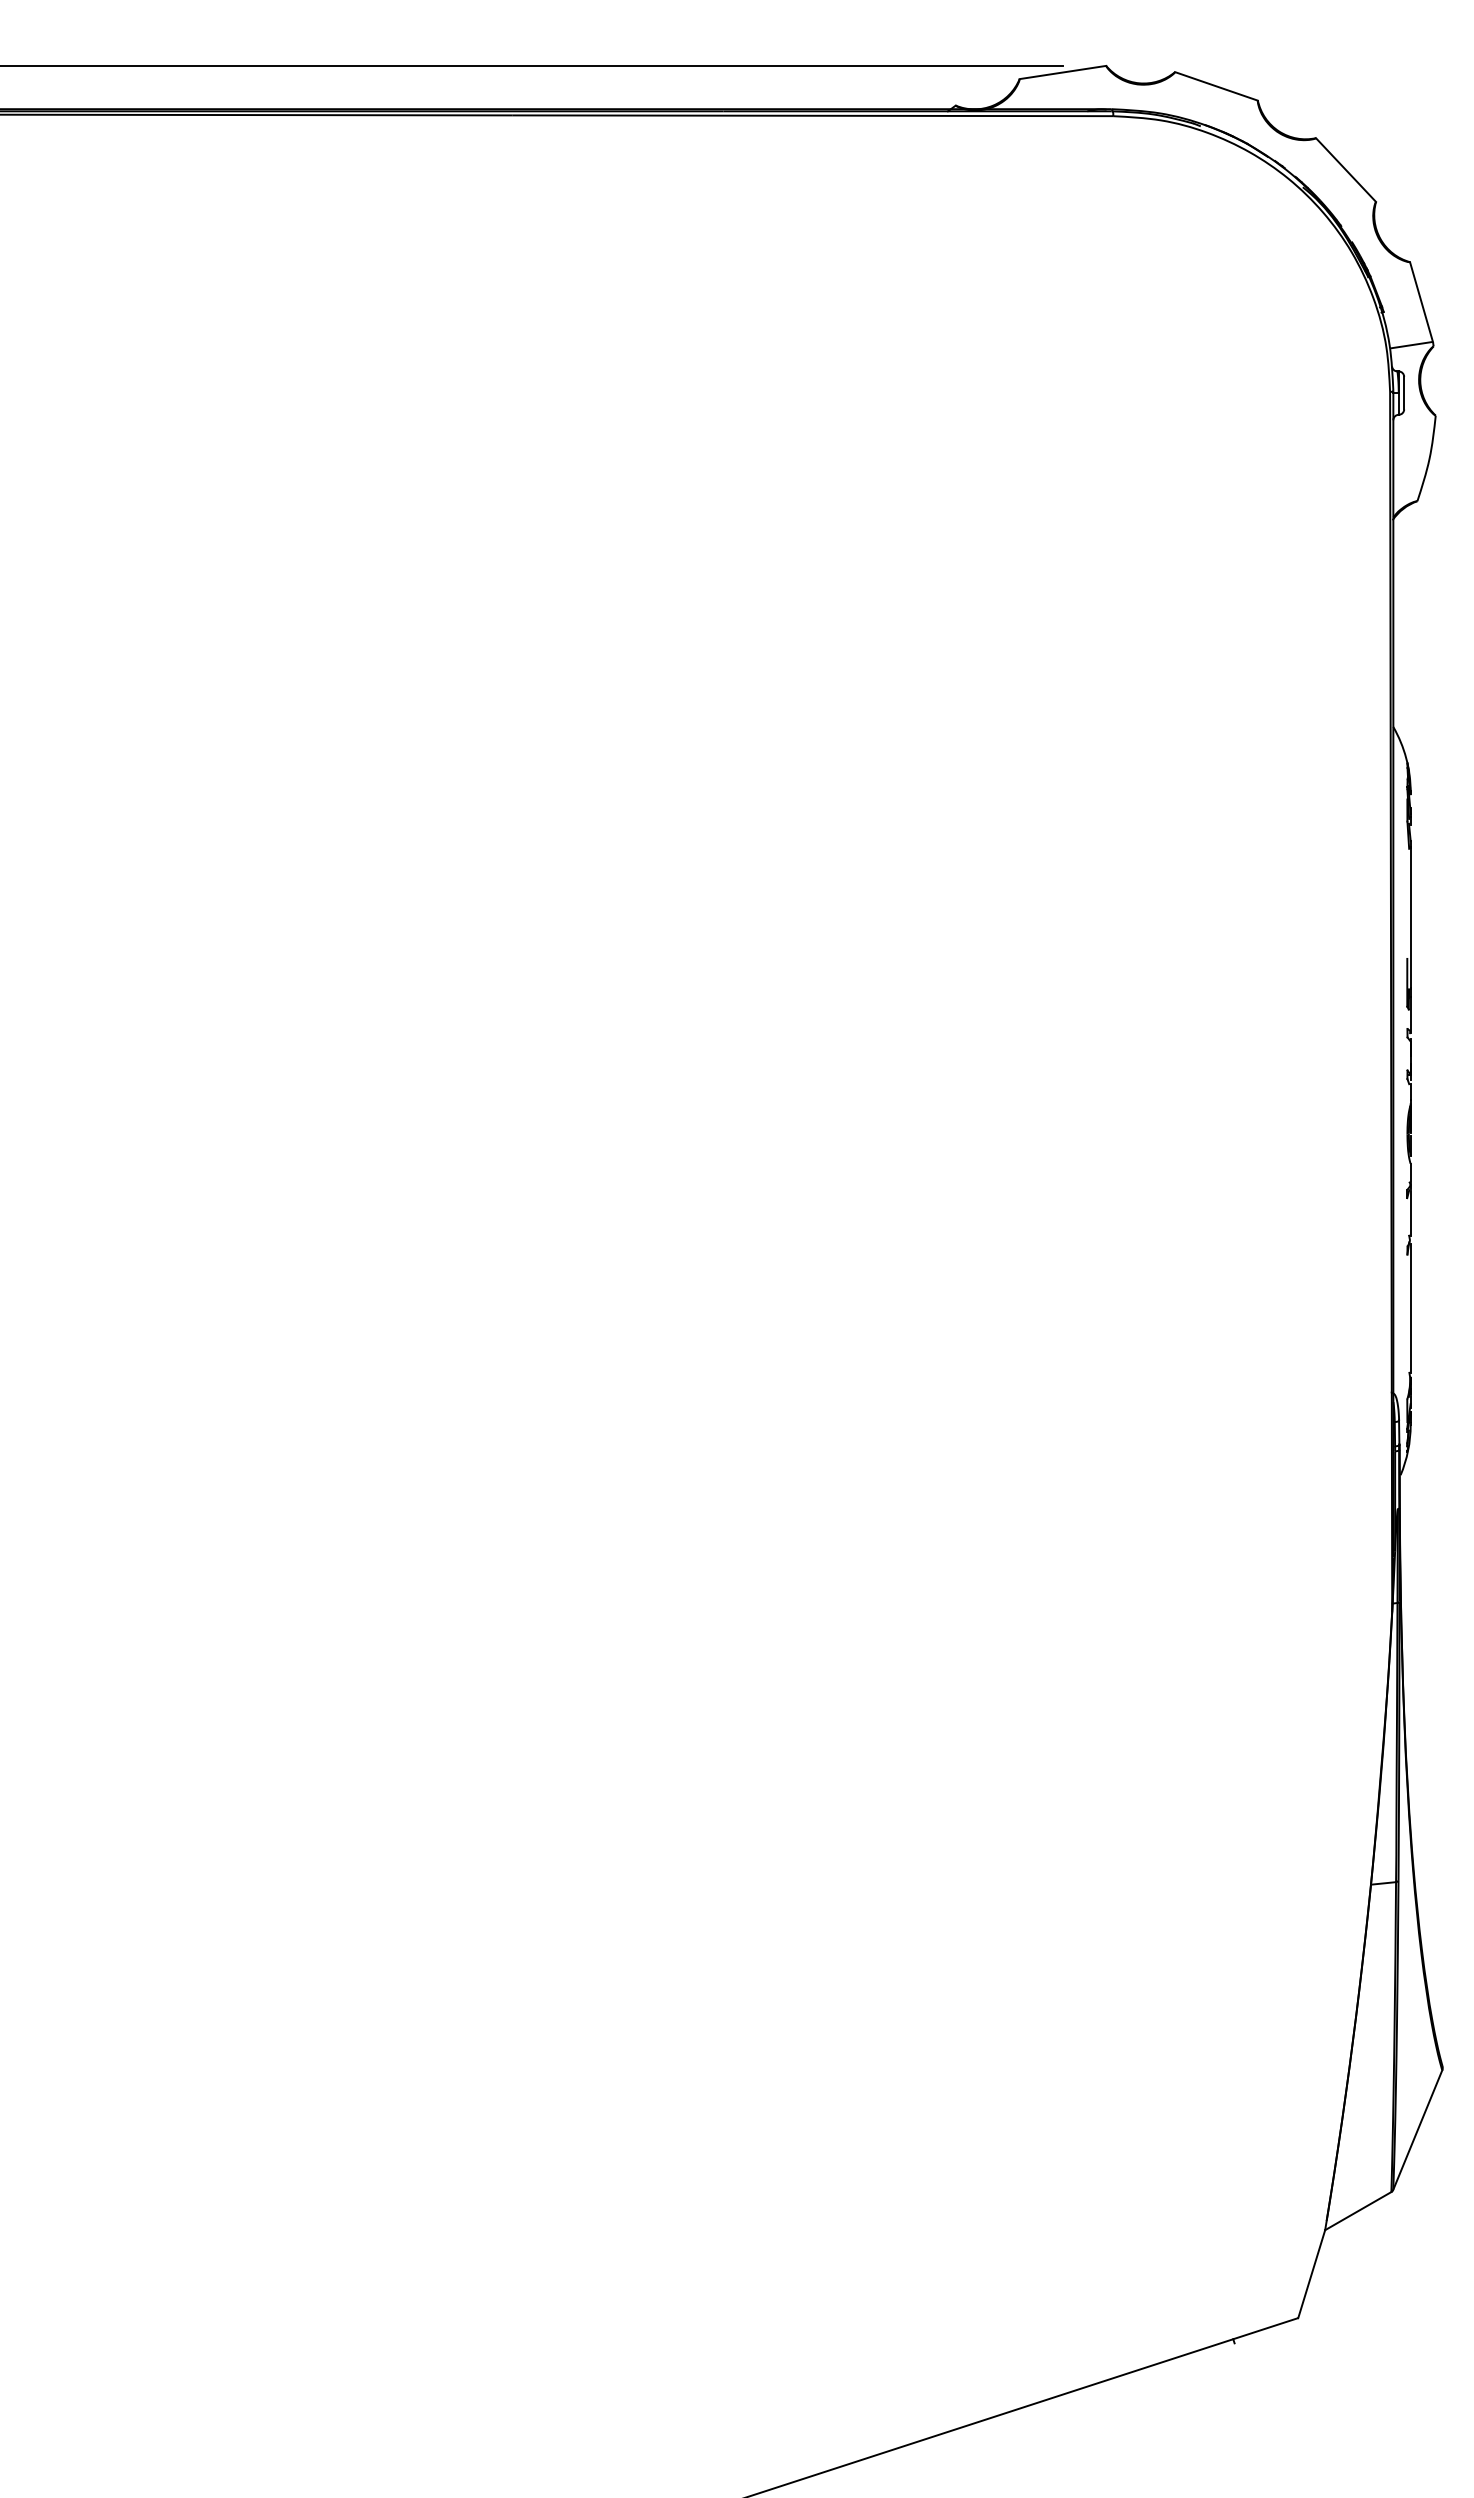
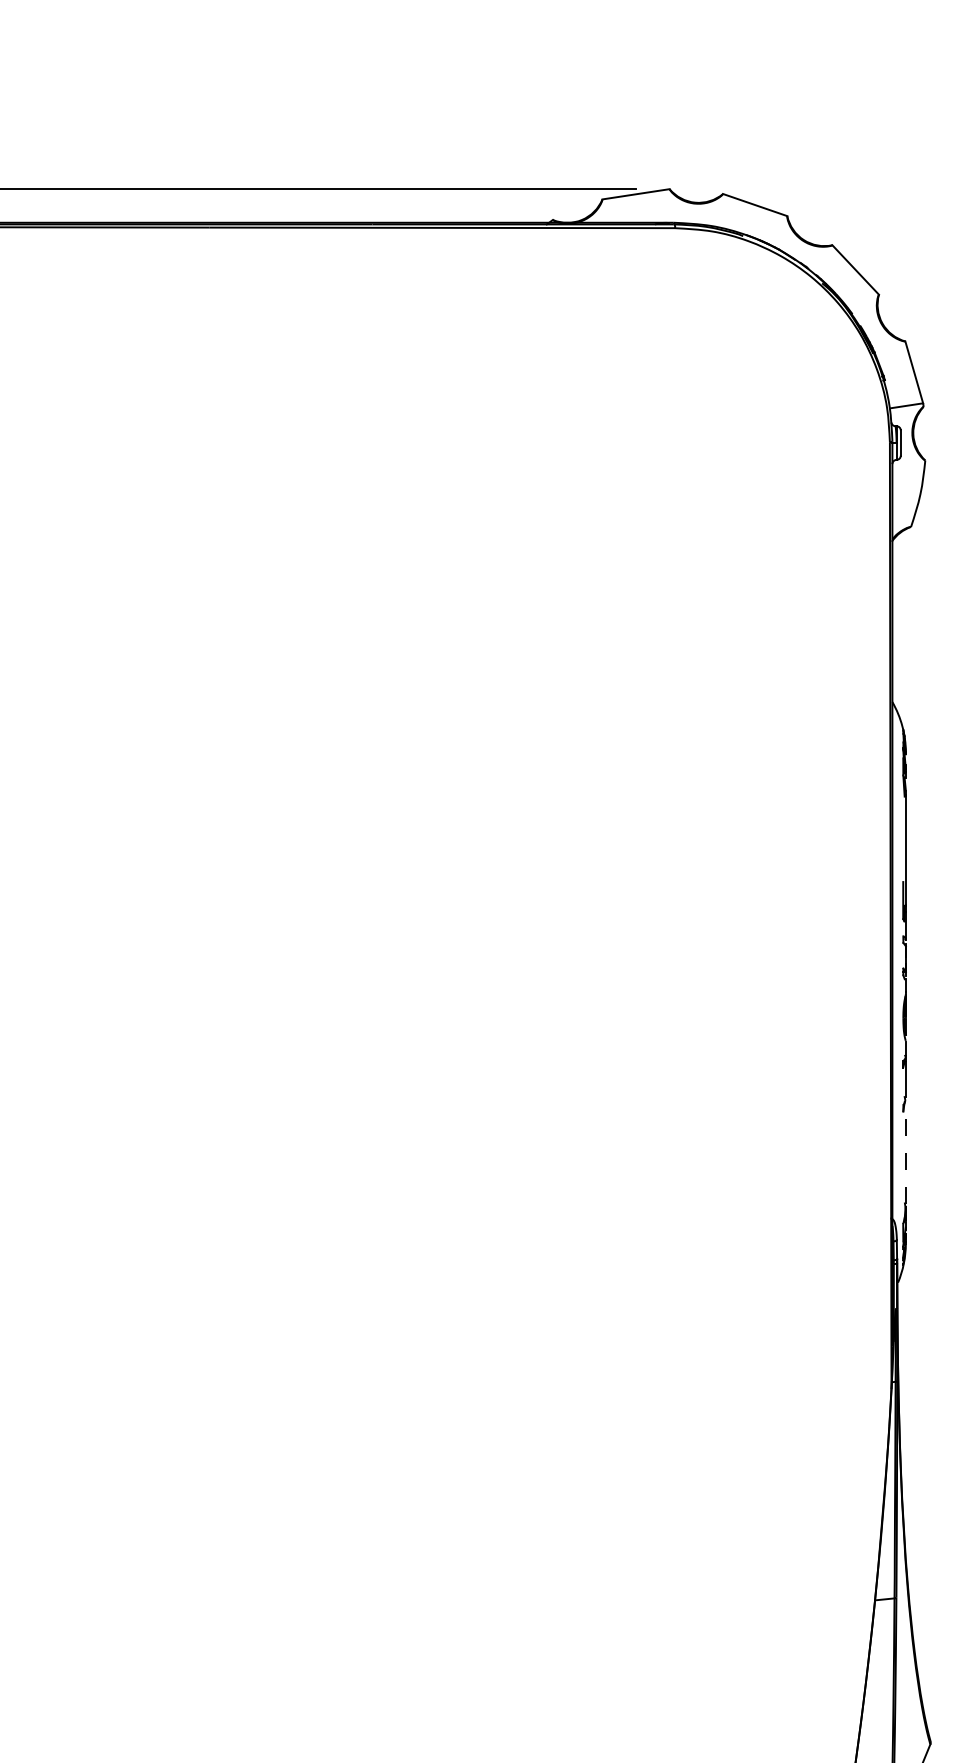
line: (1410, 1308) -> (905, 1153), solid -> dashed

